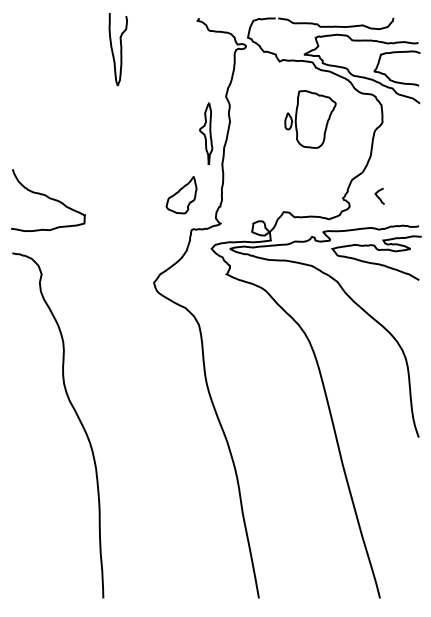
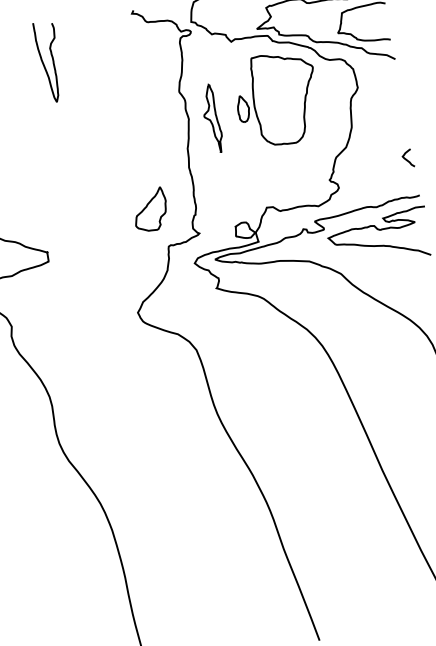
part: (310, 119) -> (277, 99), size x1.43
part: (206, 133) -> (212, 118), moved
curve: (378, 196) -> (406, 159), moved

